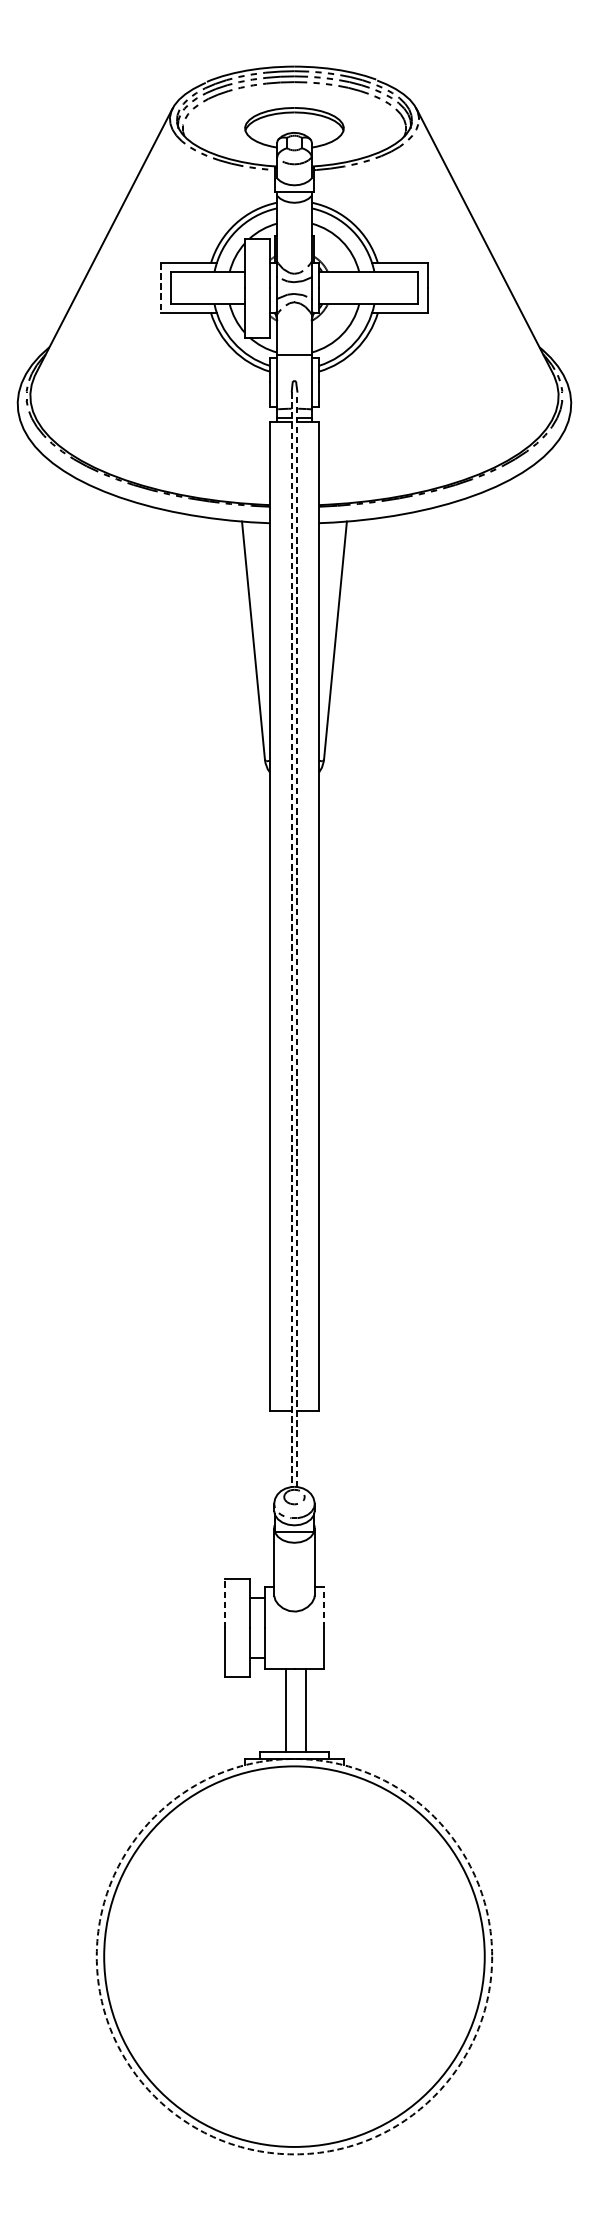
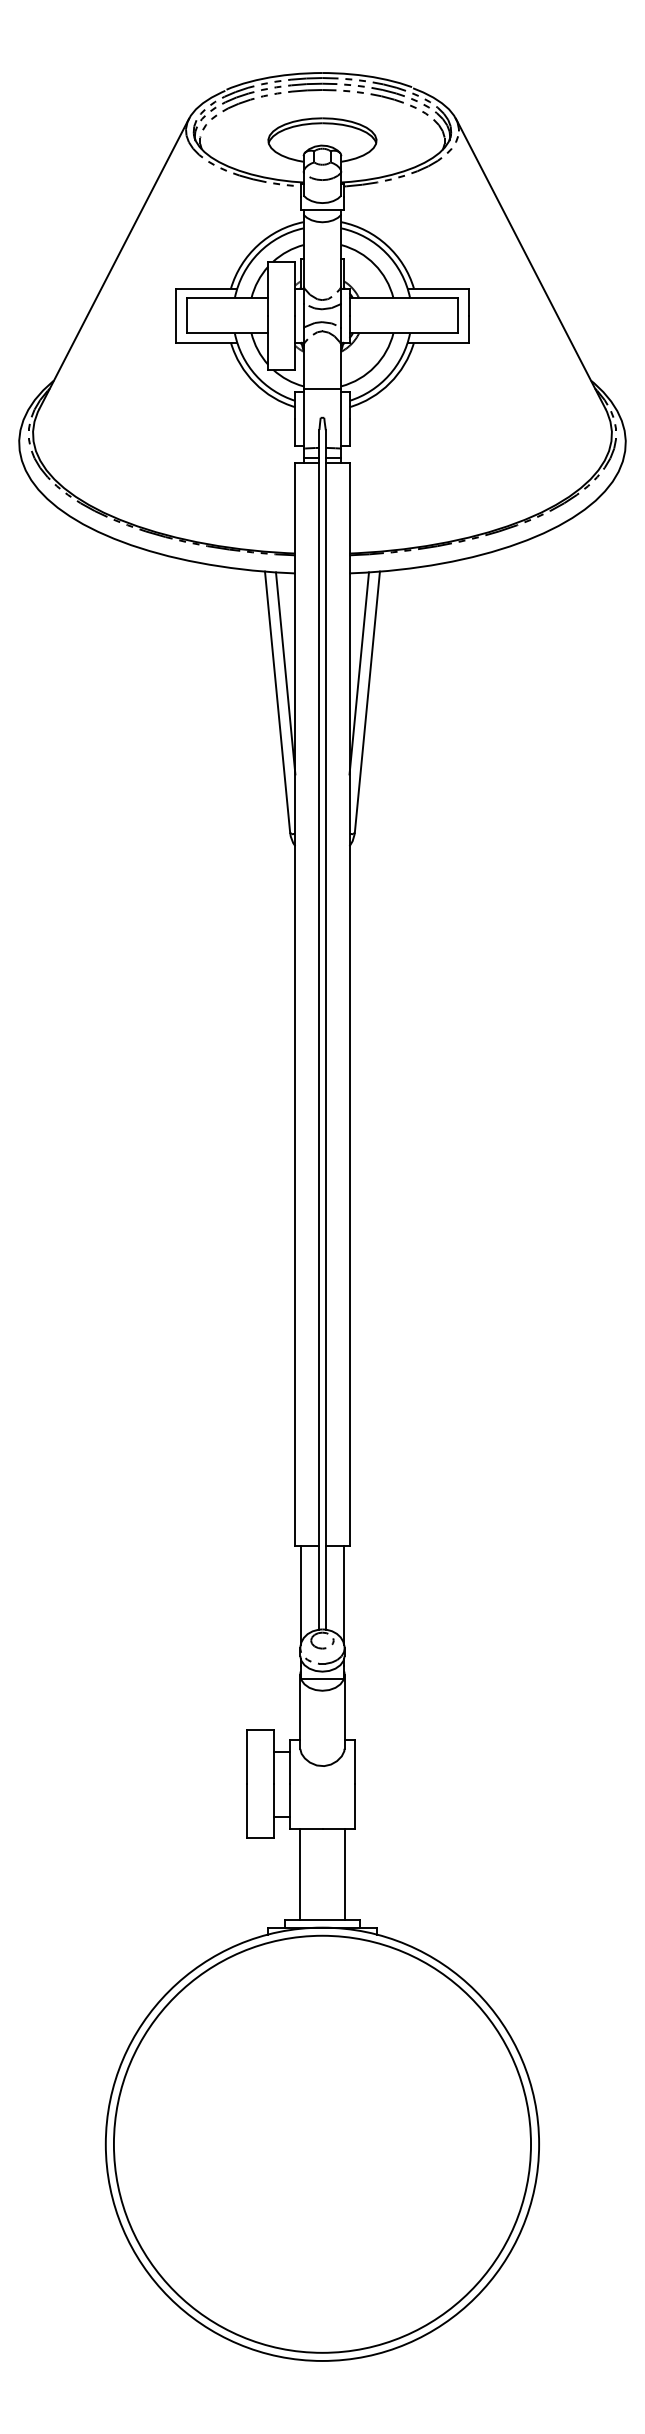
line: (161, 288) -> (176, 316), dashed -> solid
line: (260, 614) -> (285, 673), added
line: (328, 614) -> (359, 673), added
line: (291, 939) -> (319, 1029), dashed -> solid
line: (297, 939) -> (325, 1029), dashed -> solid
line: (274, 1454) -> (300, 1594), added
line: (314, 1454) -> (344, 1594), added
line: (225, 1602) -> (246, 1756), dashed -> solid
line: (323, 1607) -> (354, 1761), dashed -> solid
line: (286, 1709) -> (344, 1873), moved
line: (306, 1709) -> (300, 1873), moved
circle: (294, 1955) -> (322, 2143), dashed -> solid

